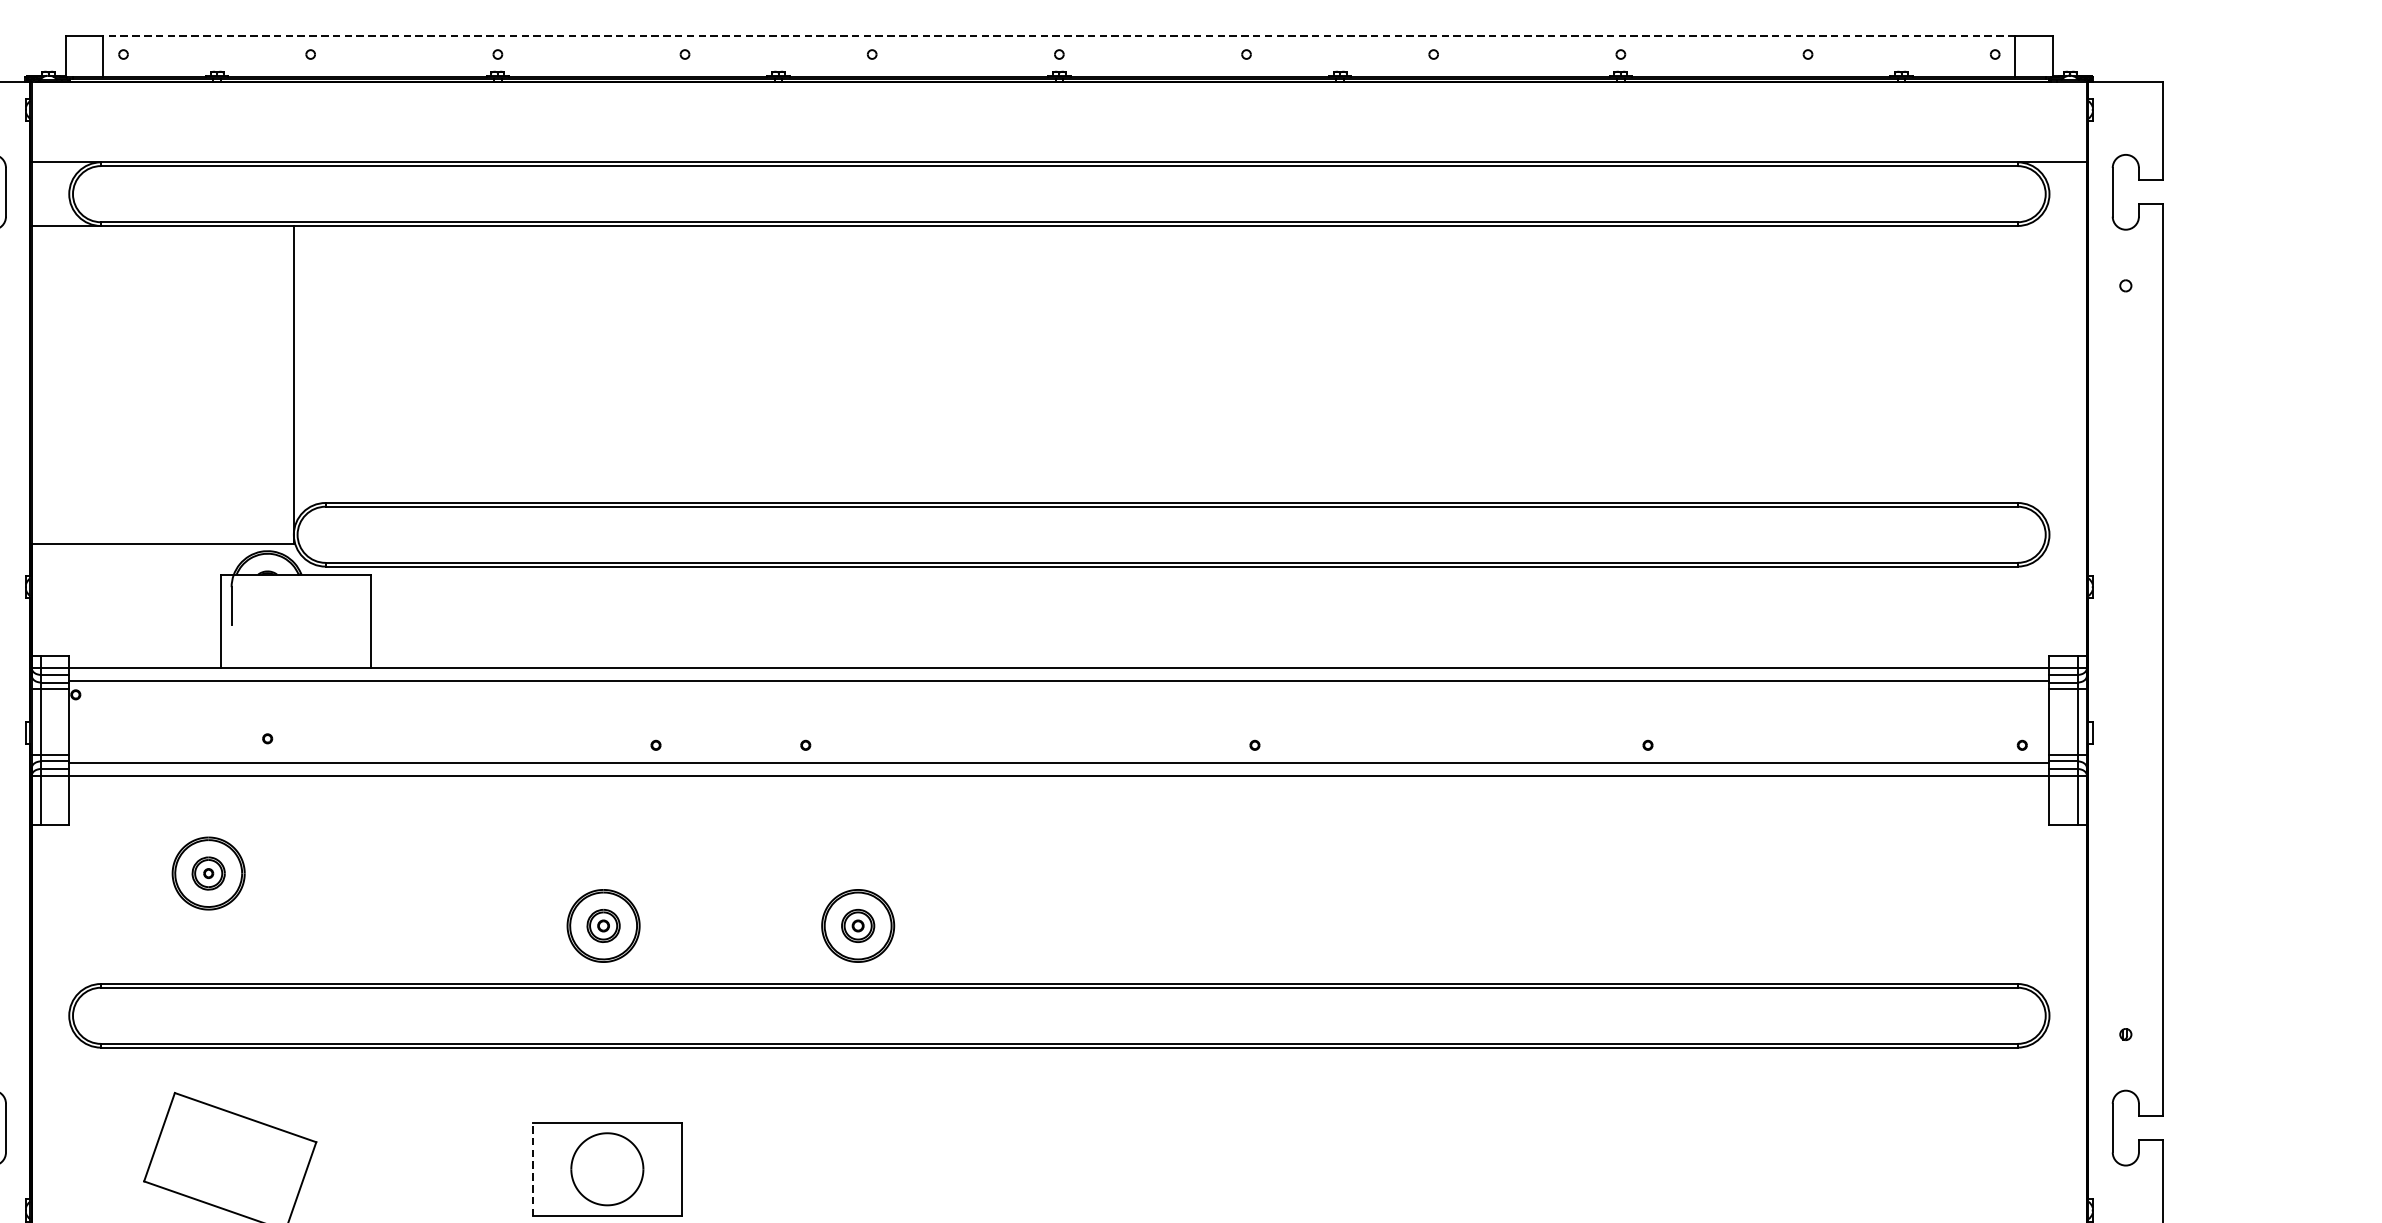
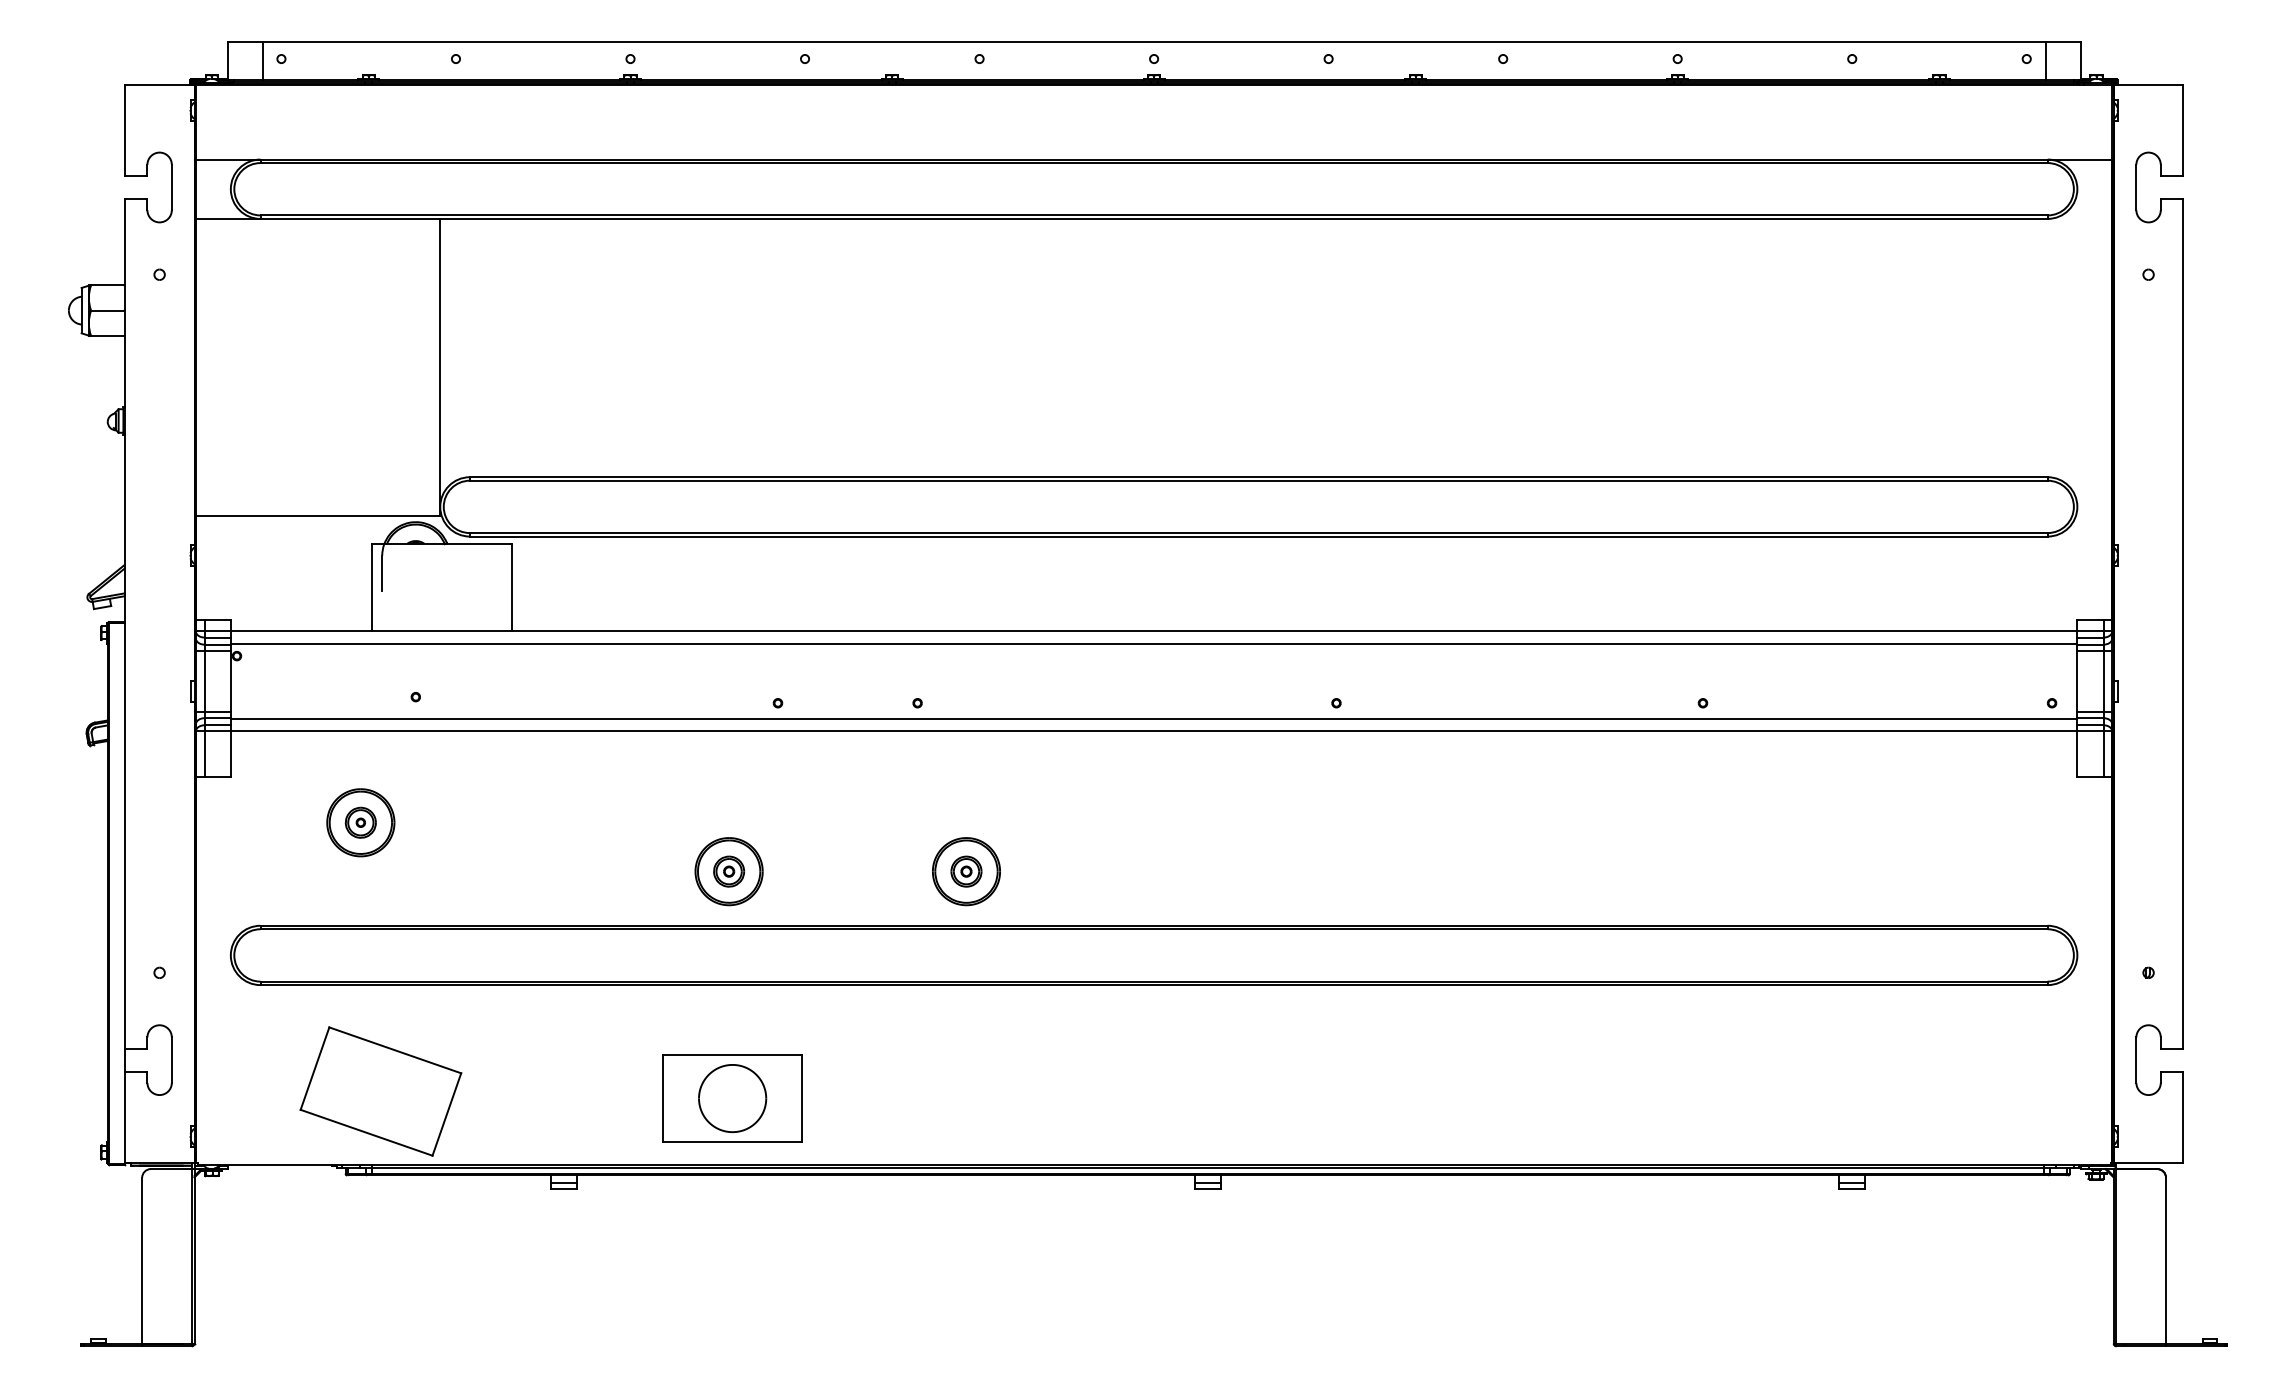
line: (1059, 35) -> (1154, 41), dashed -> solid
line: (532, 1169) -> (662, 1098), dashed -> solid

